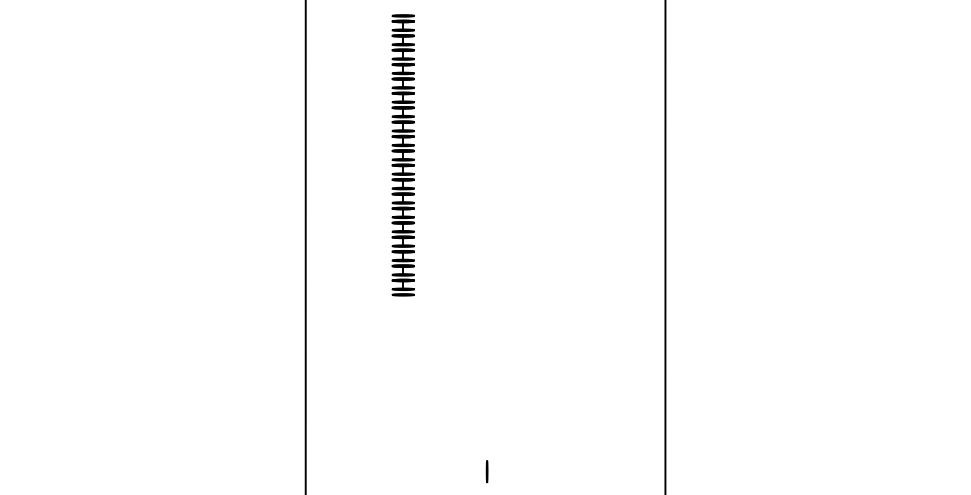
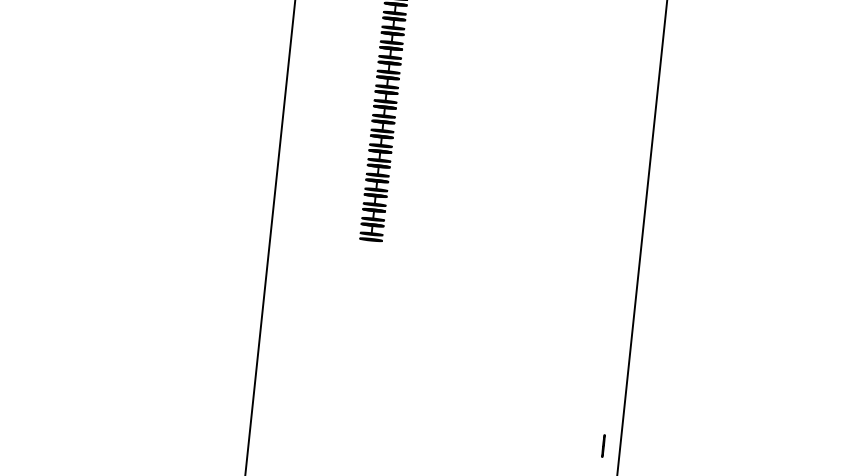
line: (486, 471) -> (602, 445), moved

